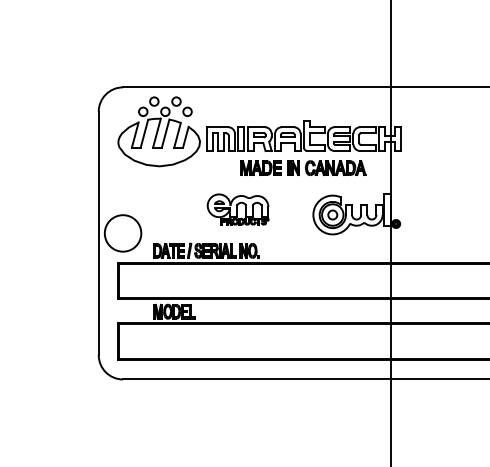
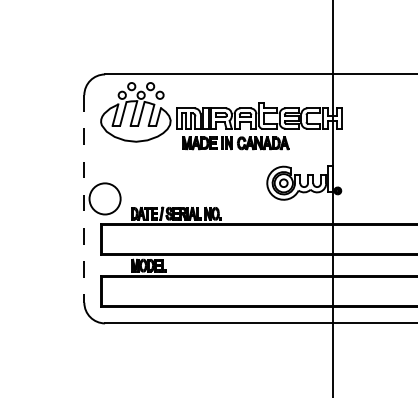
part: (303, 167) -> (235, 142), moved
part: (237, 209) -> (202, 178), removed
line: (98, 233) -> (84, 199), solid -> dashed

